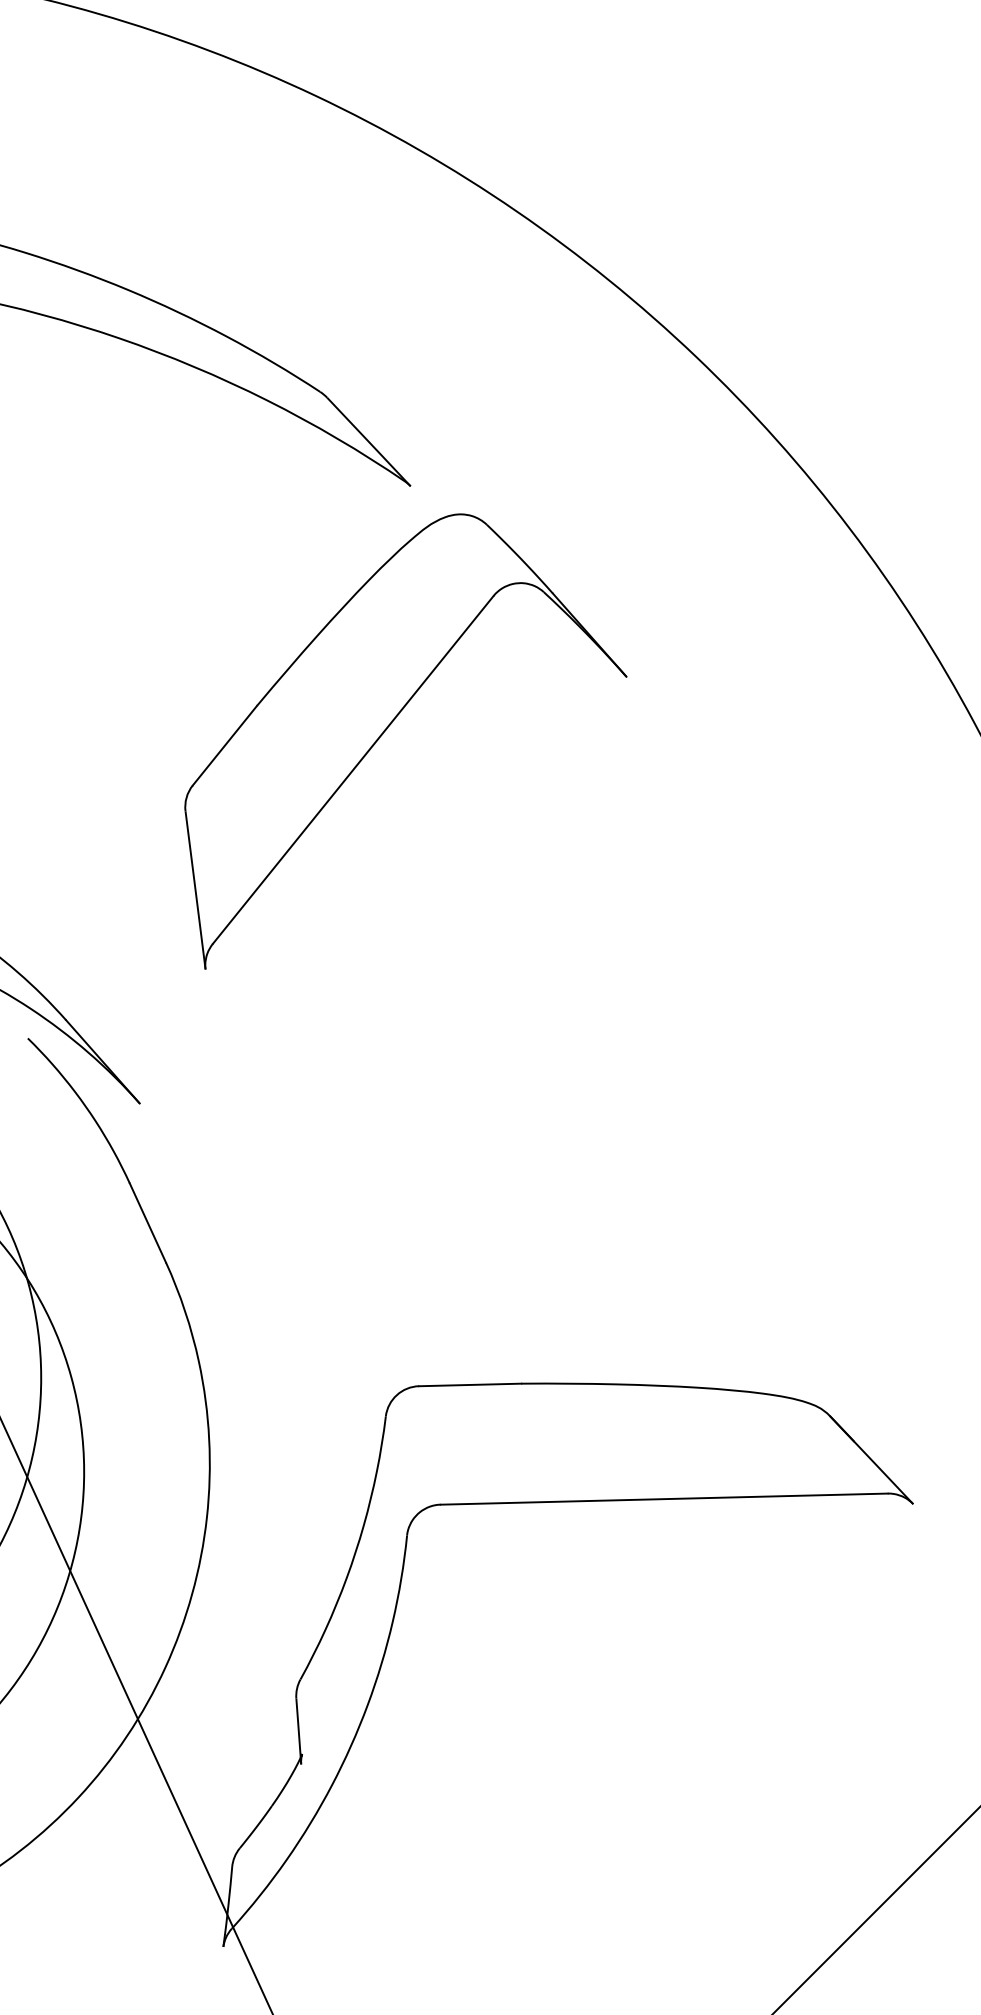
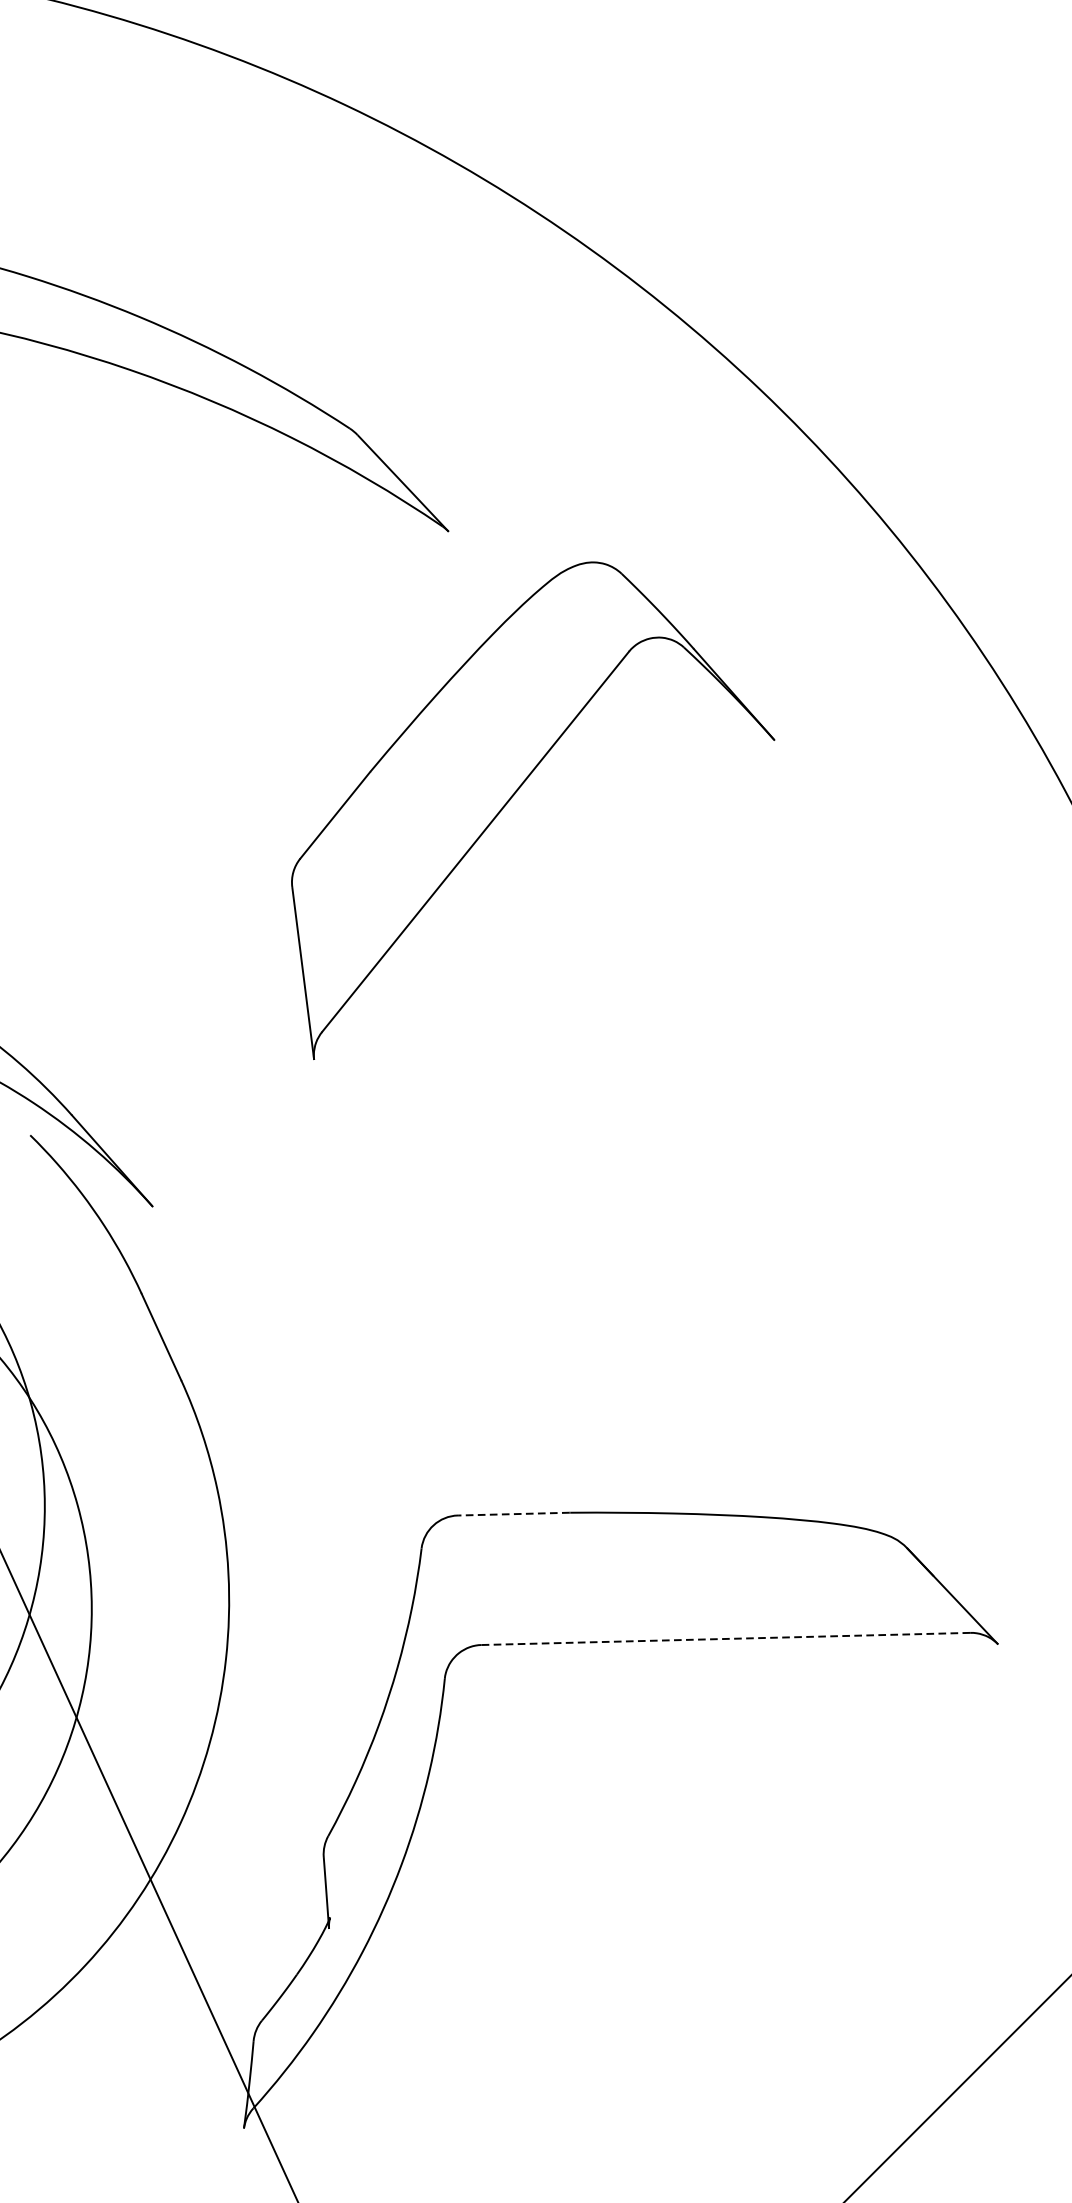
part: (387, 729) -> (513, 797), moved
line: (469, 1384) -> (513, 1513), solid -> dashed
line: (664, 1499) -> (726, 1639), solid -> dashed

